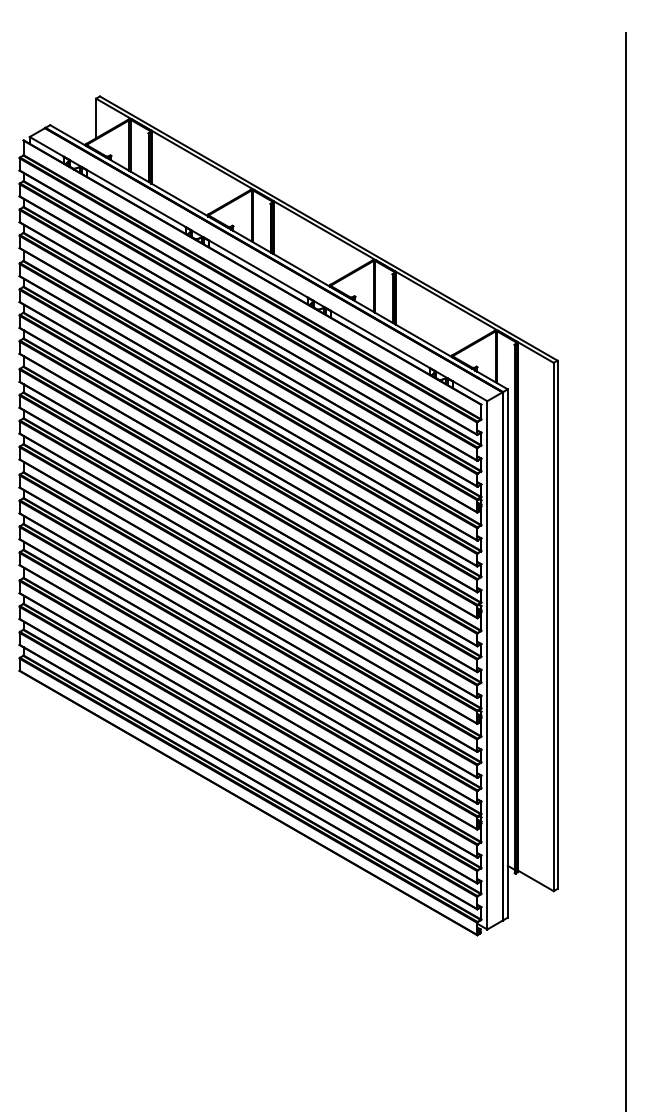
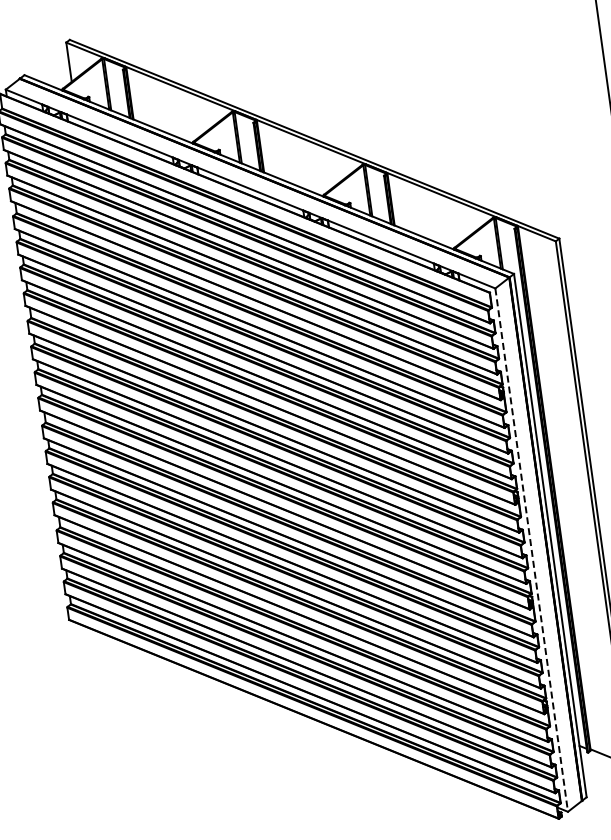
line: (487, 665) -> (531, 550), solid -> dashed

